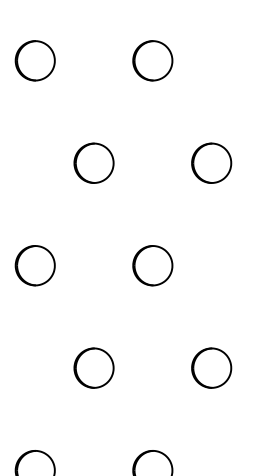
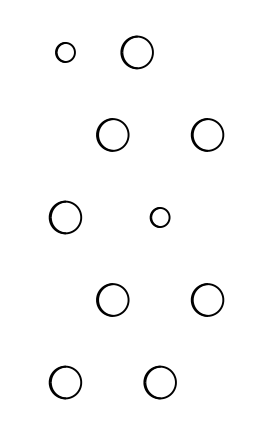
part: (35, 60) -> (65, 52), size x0.6
part: (152, 60) -> (136, 52), moved
part: (152, 265) -> (159, 217), size x0.6

